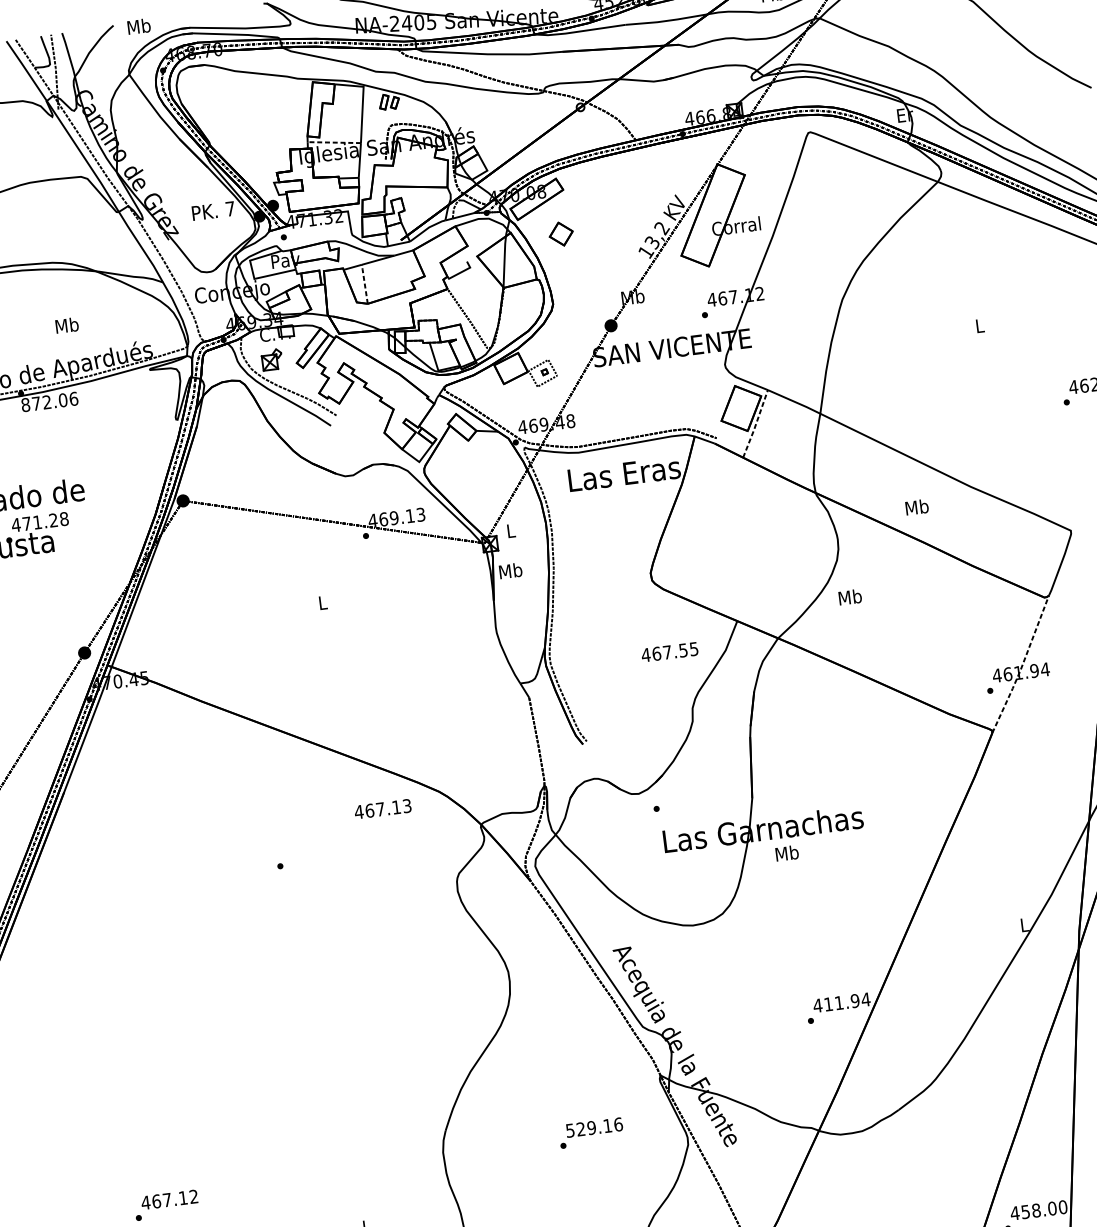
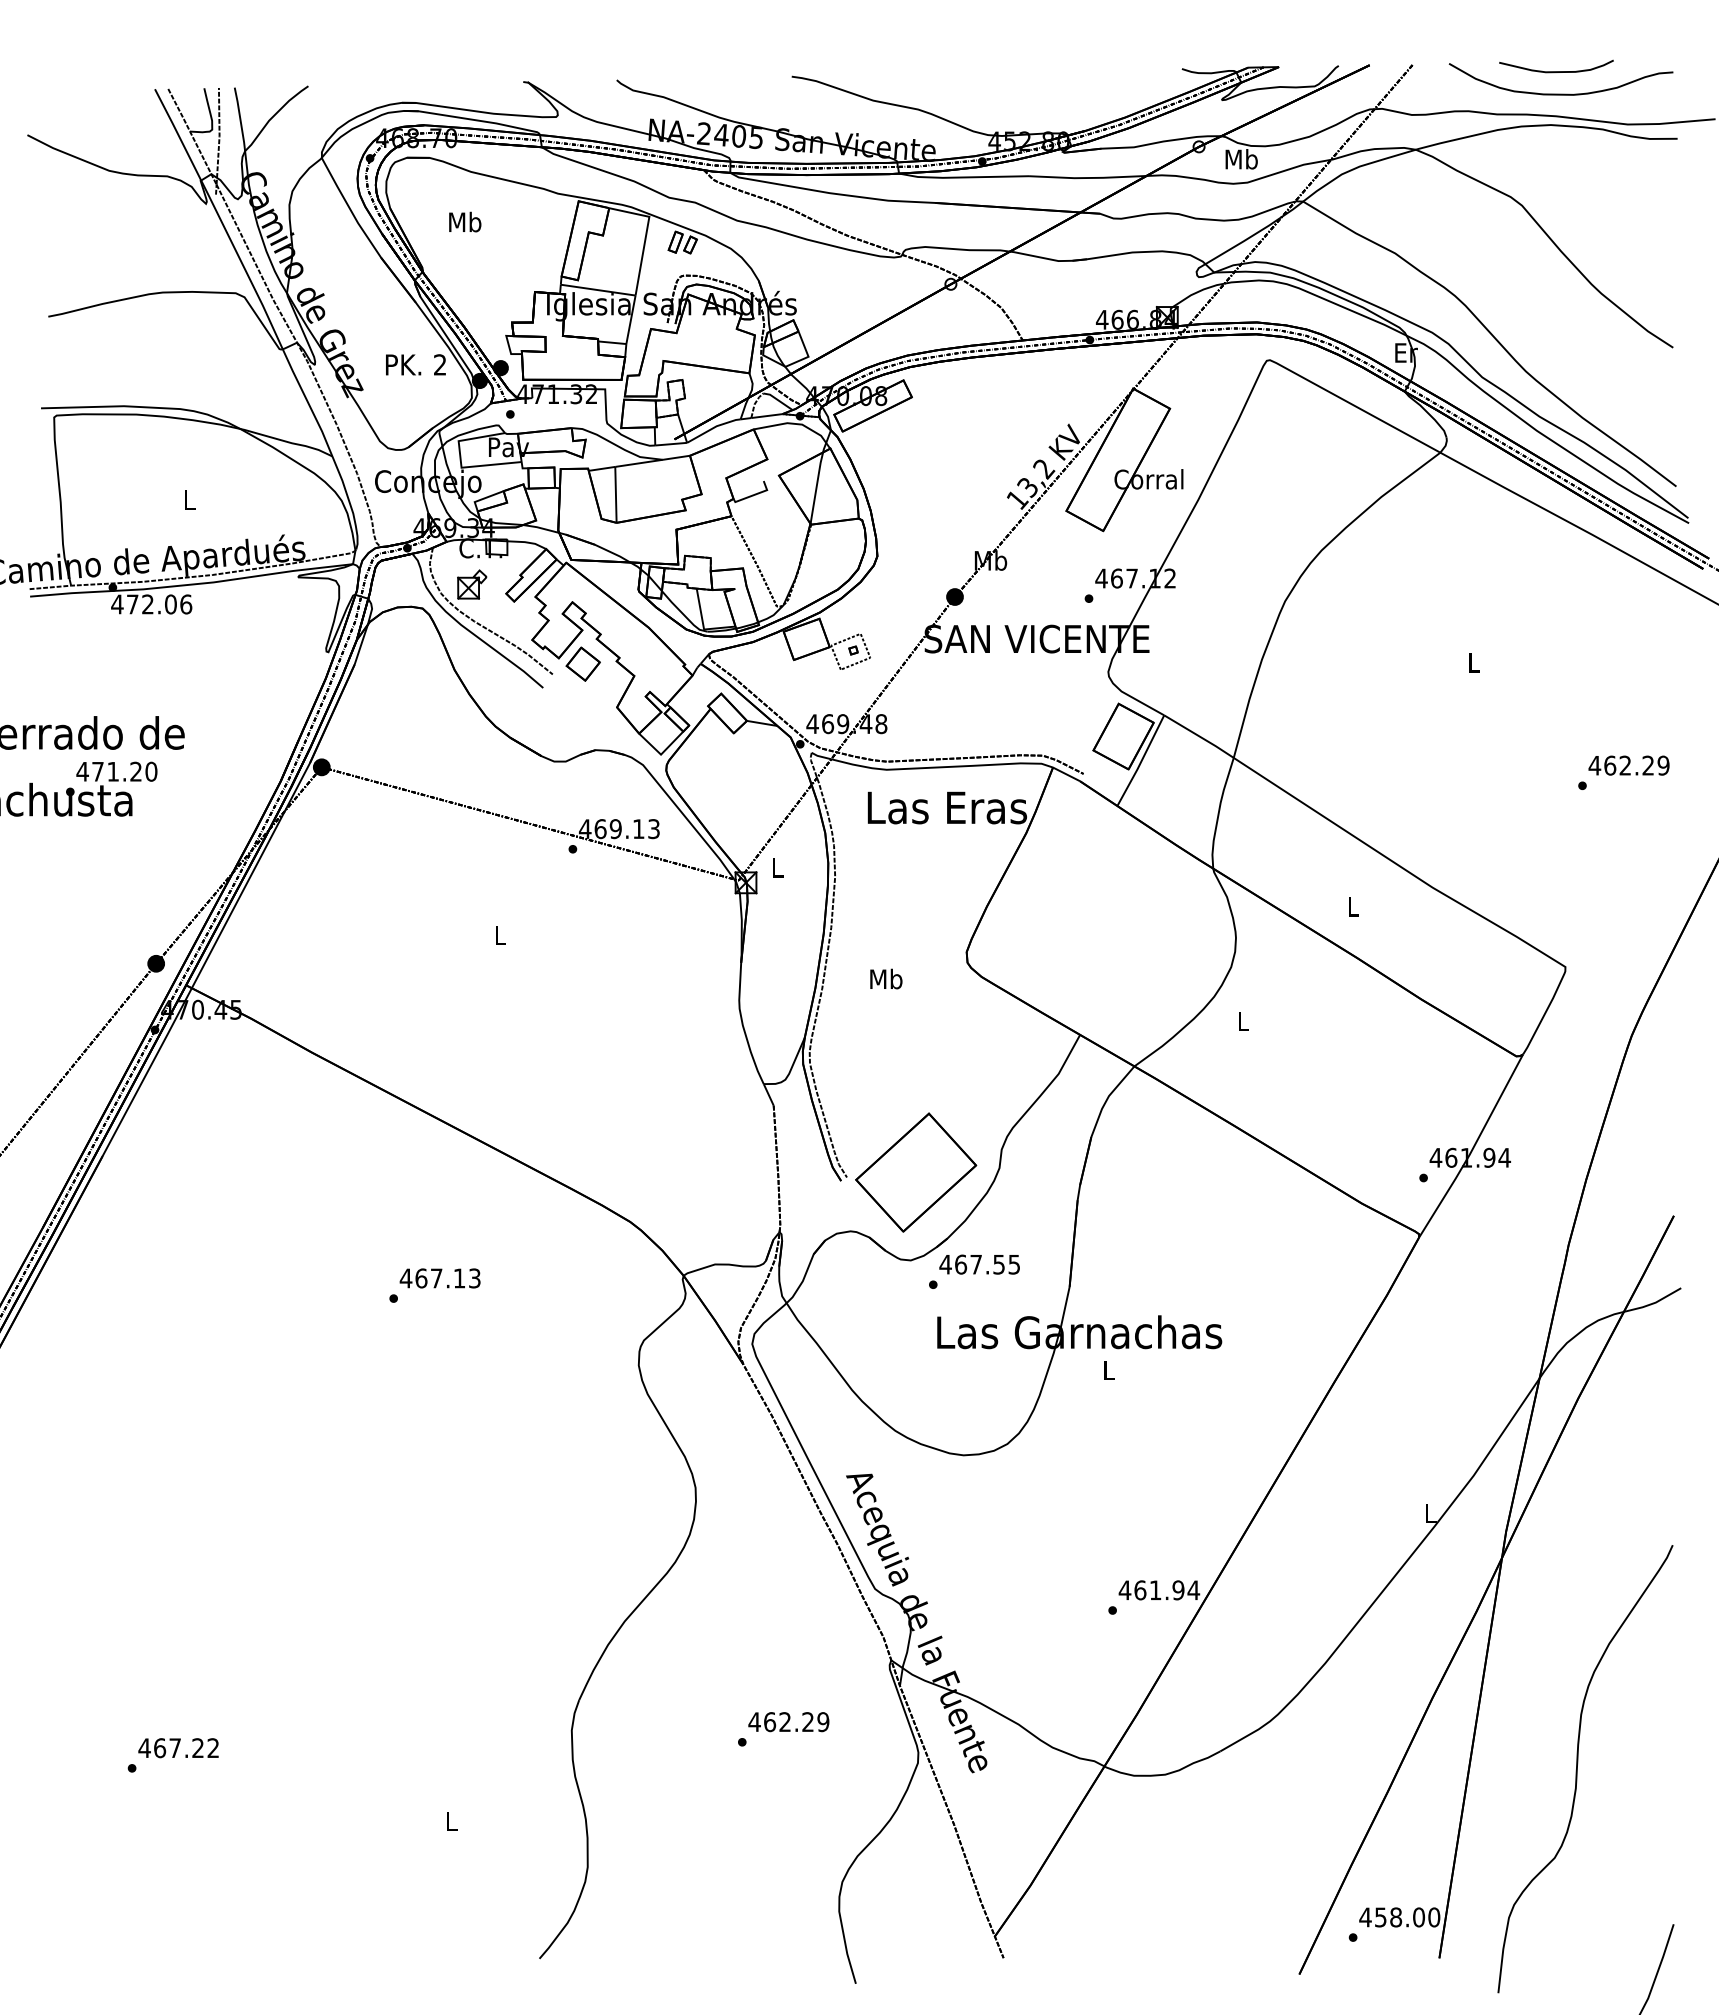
text: (139, 26) -> (465, 221), moved
line: (334, 142) -> (598, 290), dashed -> solid
text: (230, 208) -> (440, 364), 7 -> 2
part: (560, 233) -> (582, 663), moved
line: (364, 284) -> (615, 494), dashed -> solid
text: (66, 325) -> (189, 499), Mb -> L
text: (25, 405) -> (117, 604), 872.06 -> 472.06
line: (756, 424) -> (1141, 761), dashed -> solid
text: (917, 507) -> (1353, 906), Mb -> L
text: (64, 518) -> (151, 771), 471.28 -> 471.20
text: (510, 570) -> (886, 978), moved
text: (850, 597) -> (1243, 1021), Mb -> L
text: (669, 652) -> (979, 1264), moved
line: (1021, 665) -> (1472, 1148), dashed -> solid
part: (635, 731) -> (916, 1172), added
text: (382, 809) -> (439, 1278), moved
text: (787, 853) -> (1109, 1370), Mb -> L
text: (828, 1004) -> (1140, 1590), 411.94 -> 461.94
text: (594, 1127) -> (788, 1722), 529.16 -> 462.29
text: (182, 1197) -> (197, 1747), 467.12 -> 467.22

